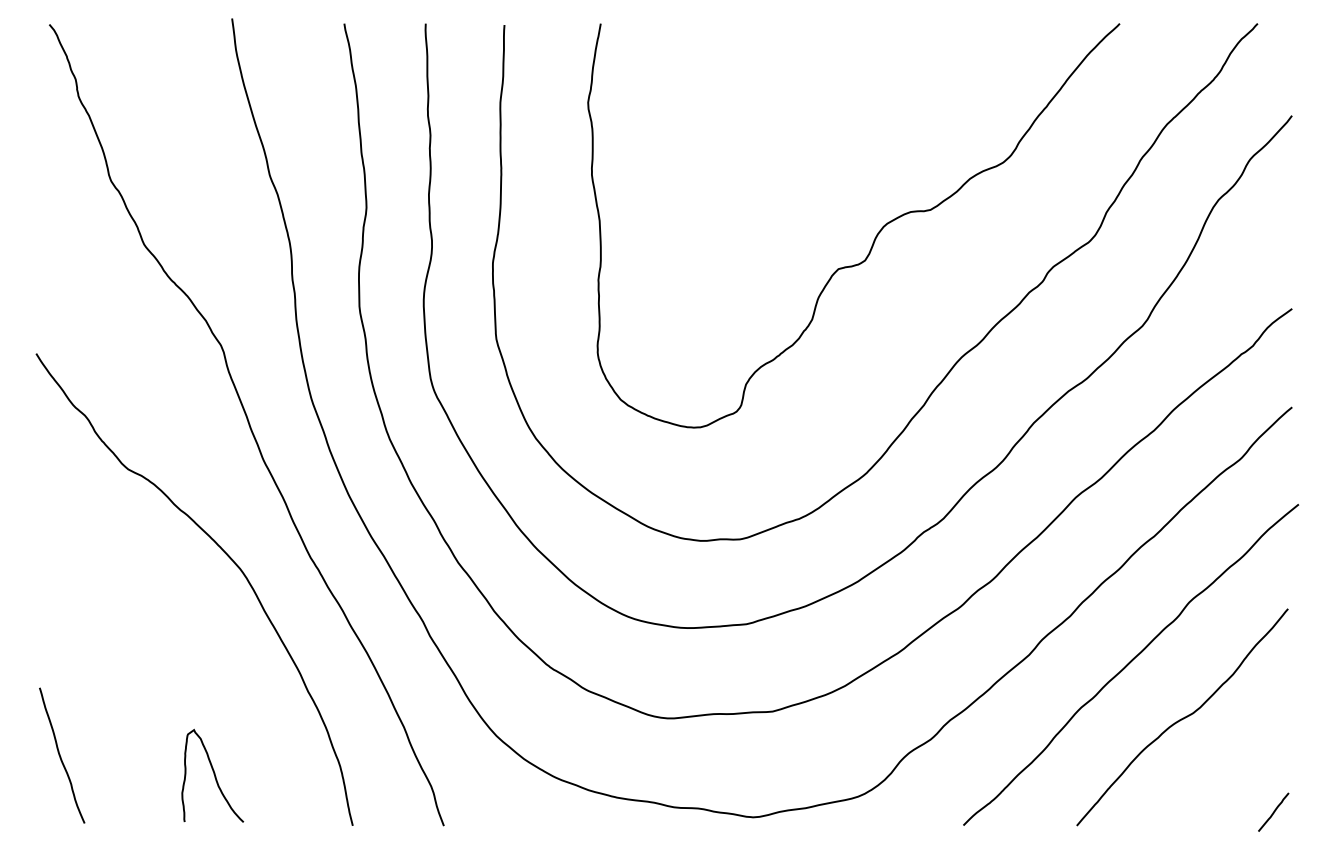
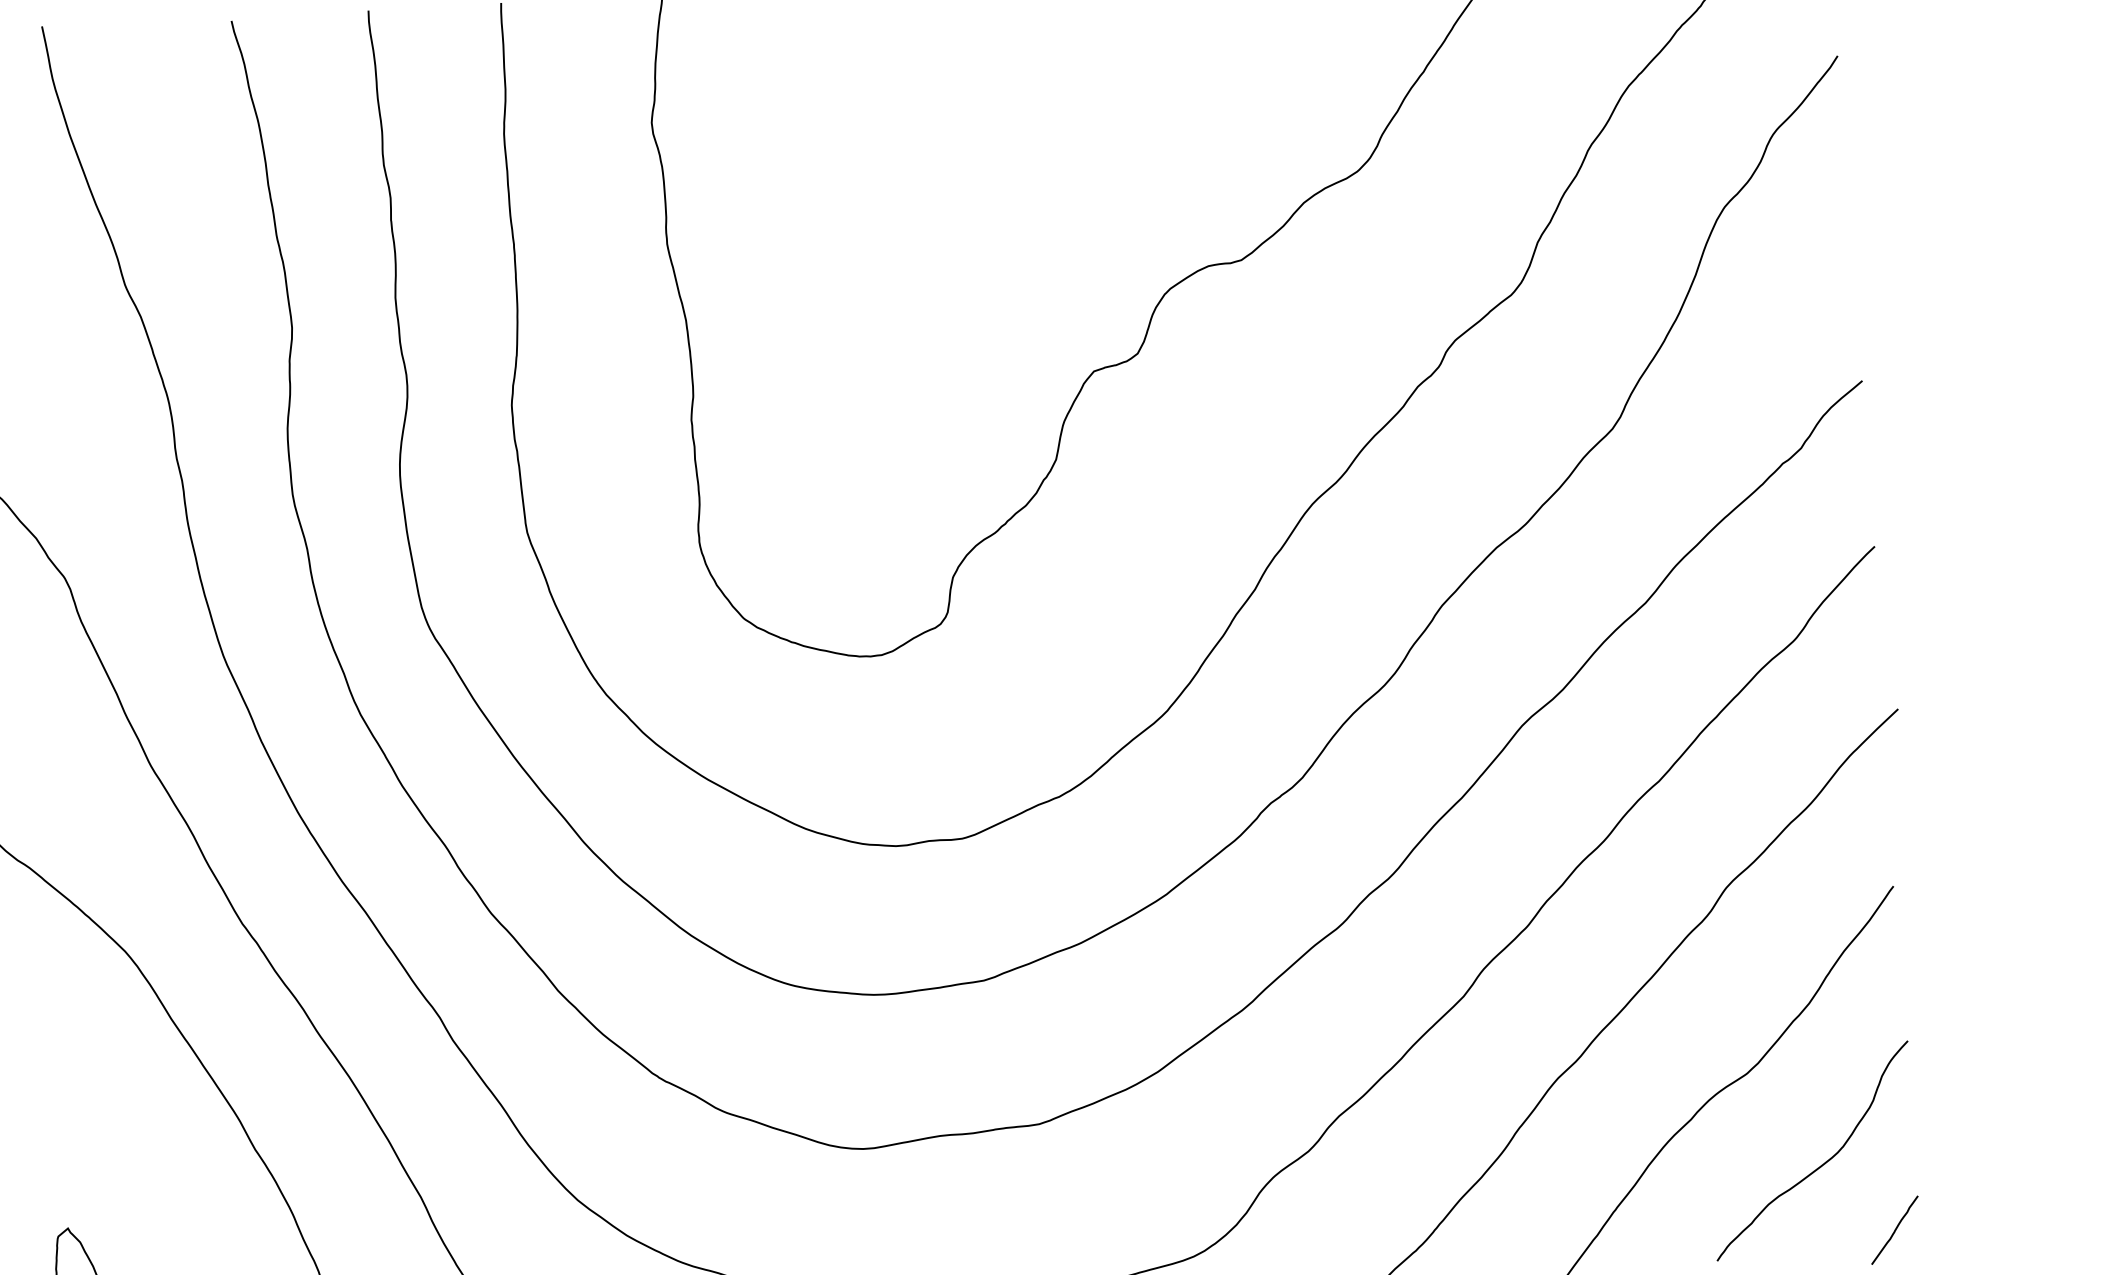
curve: (1233, 769) -> (1821, 1163), added

